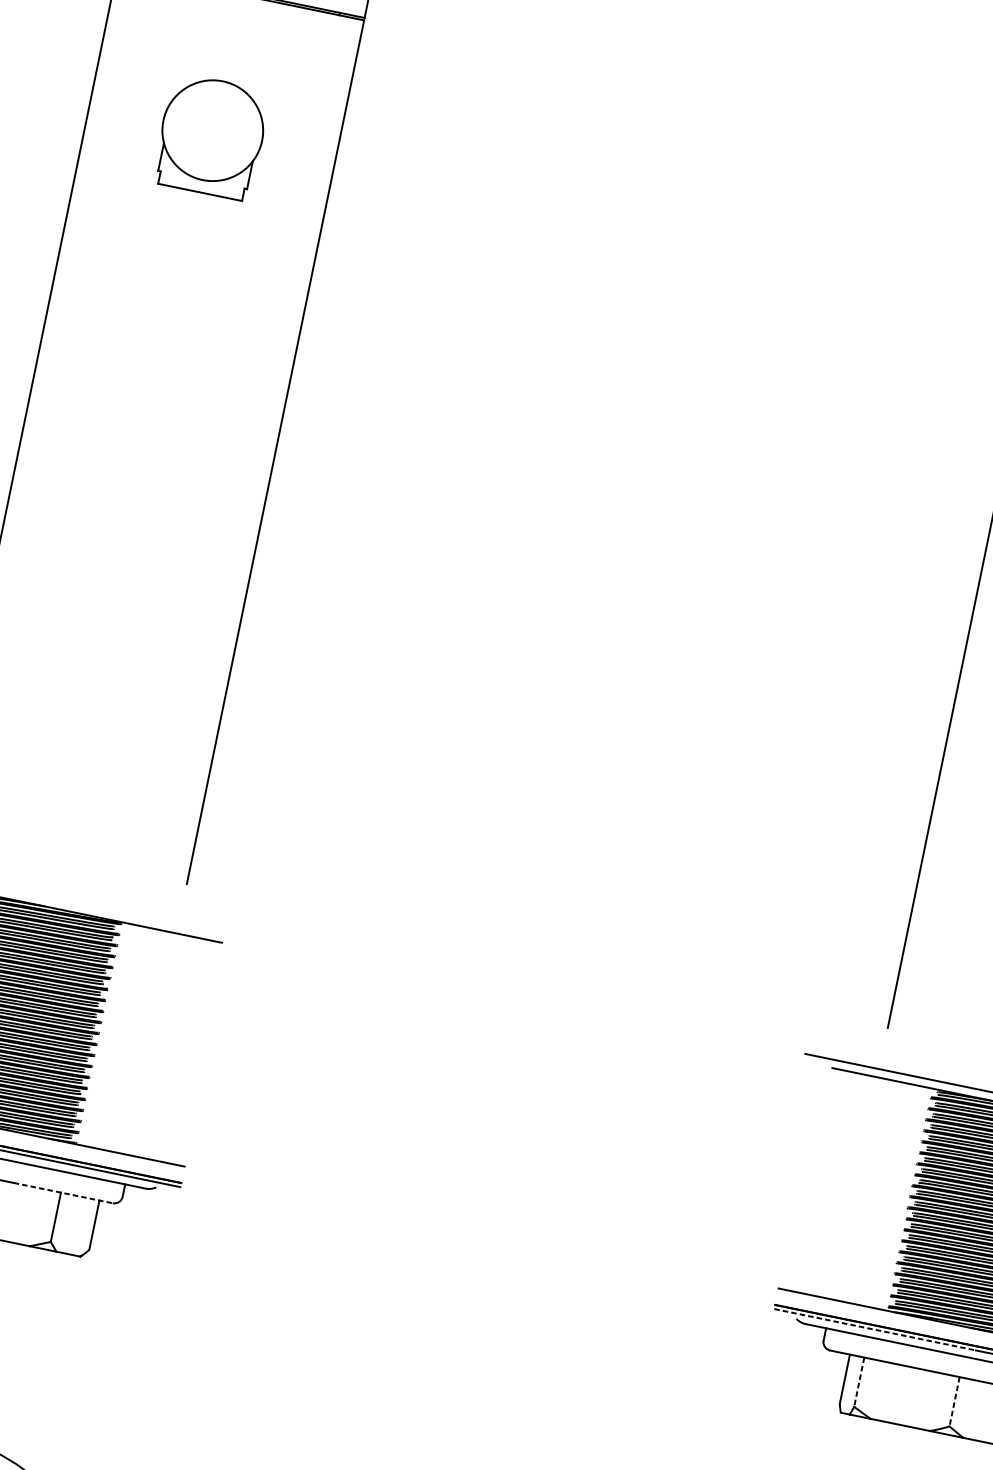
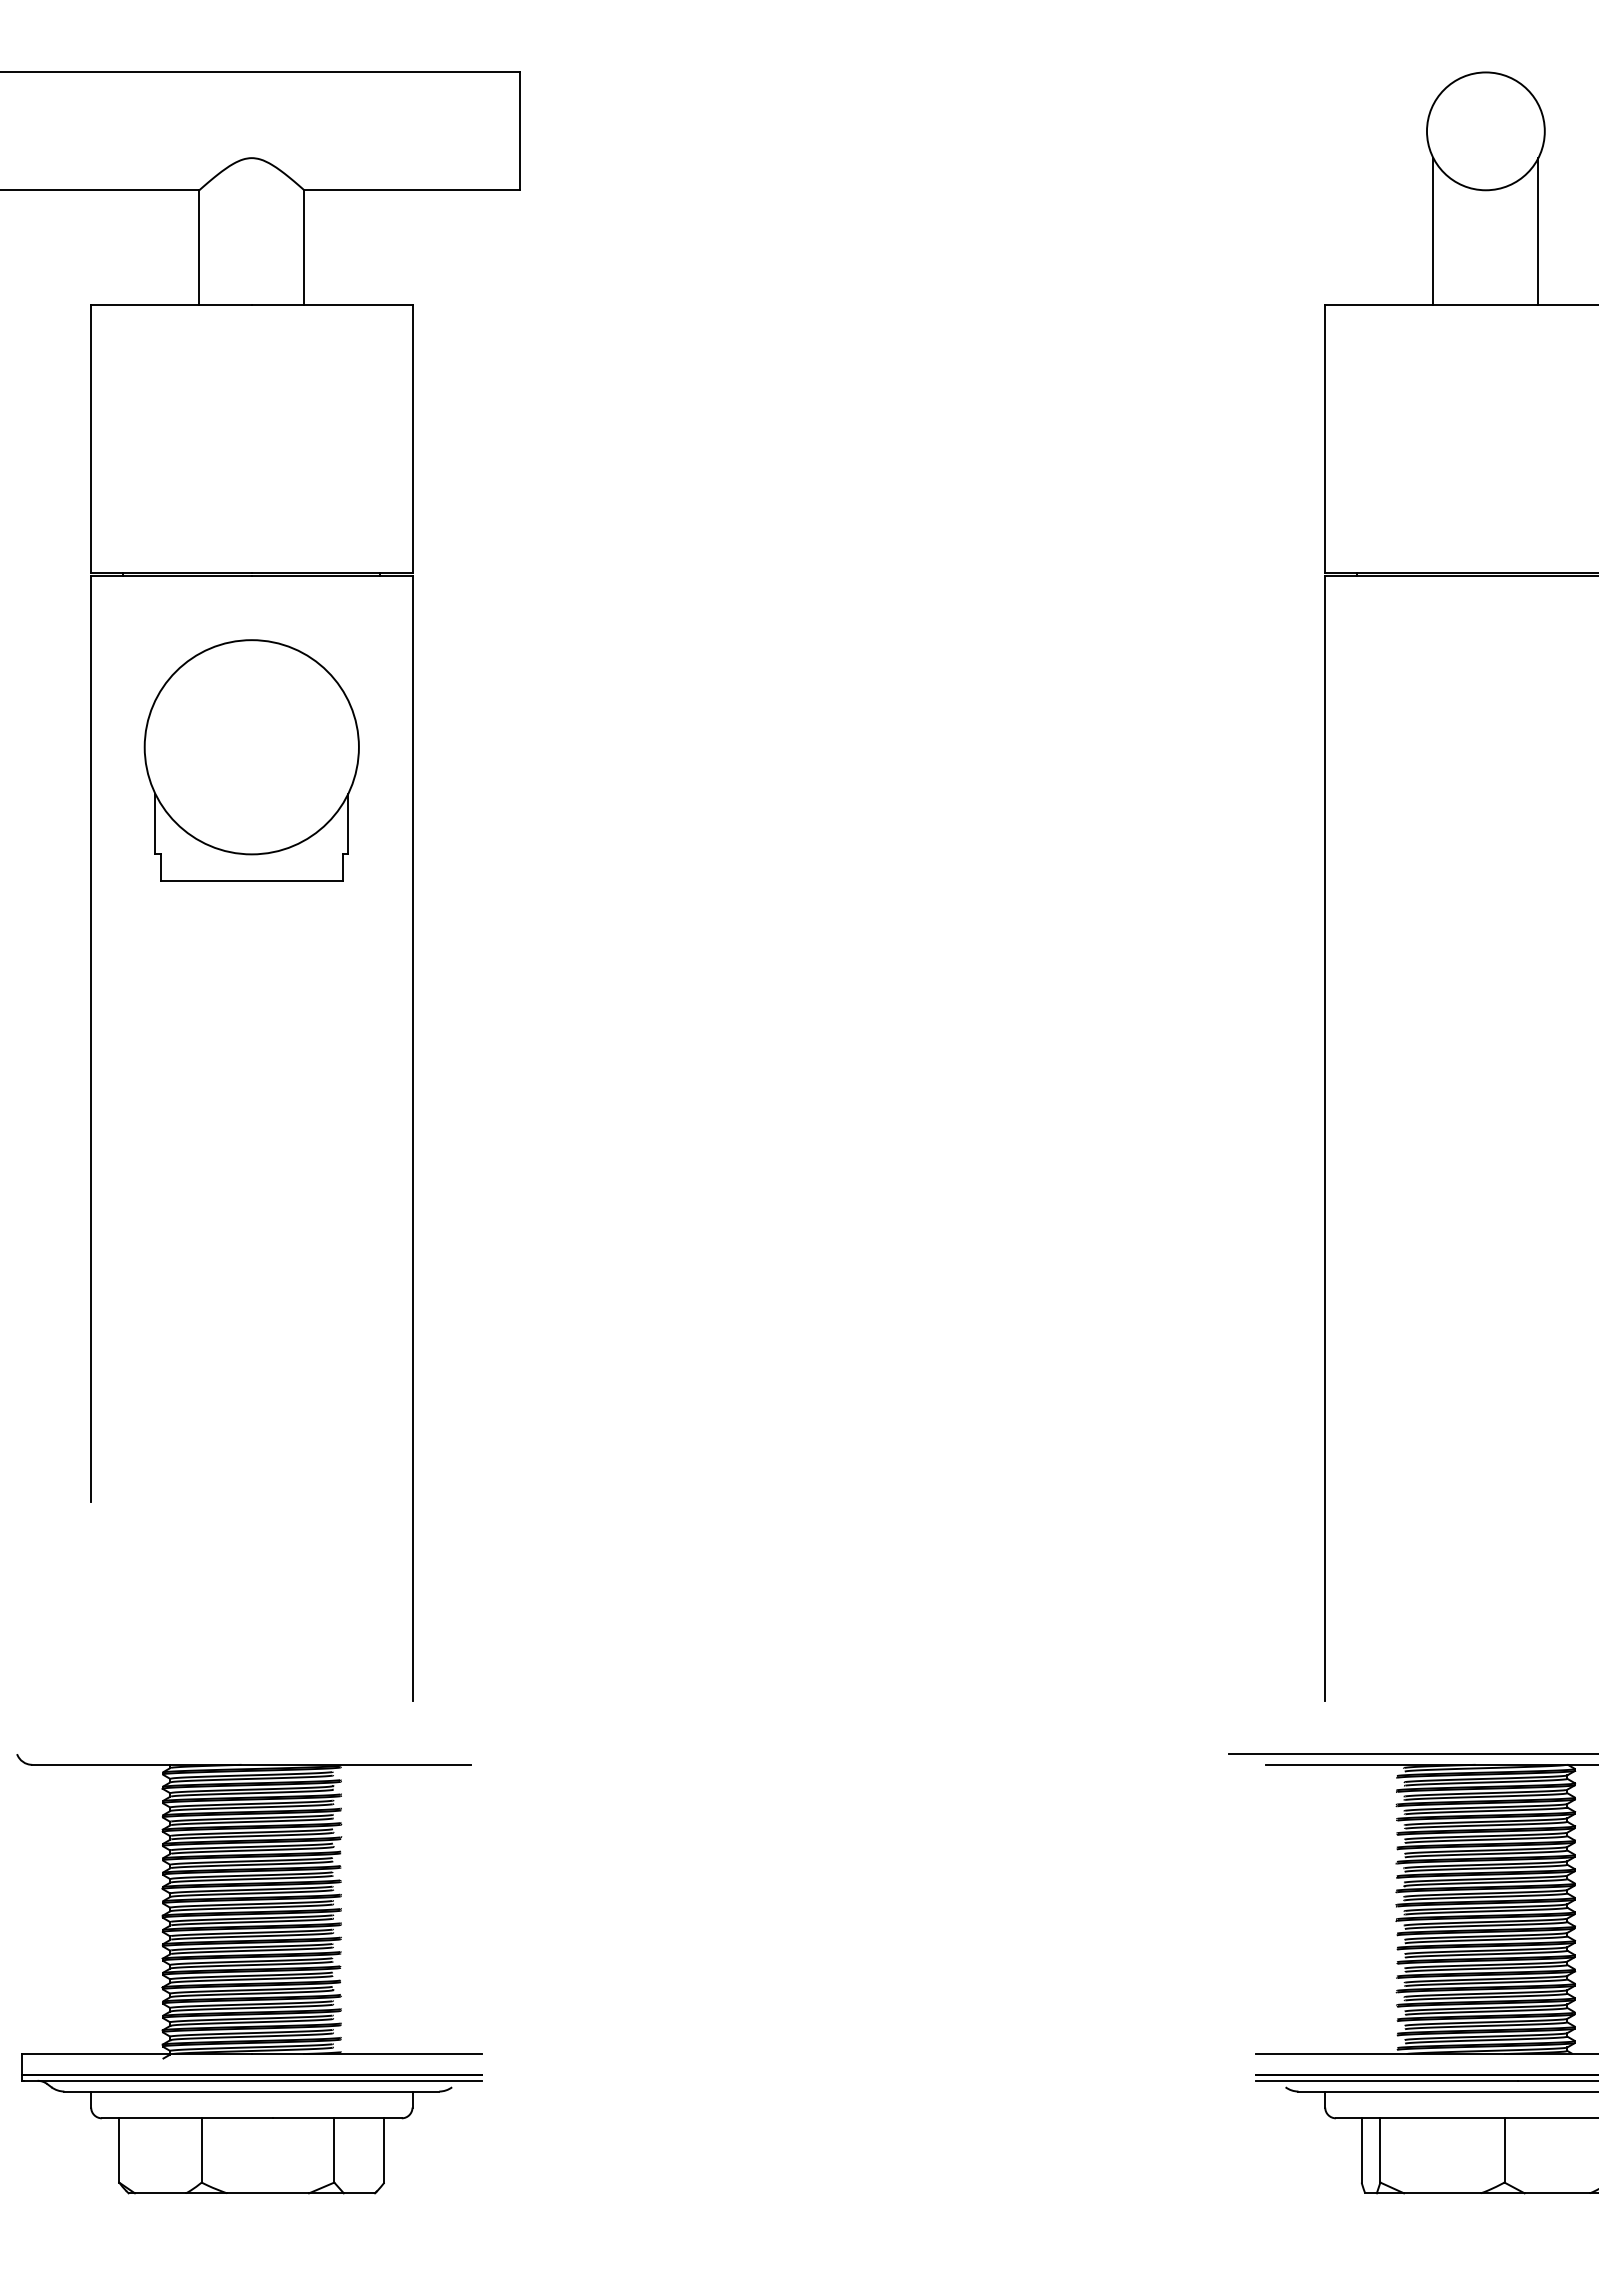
part: (211, 136) -> (251, 760), size x1.67
line: (63, 1193) -> (337, 2118), dashed -> solid
line: (875, 1329) -> (1387, 2080), dashed -> solid
line: (859, 1382) -> (1380, 2150), dashed -> solid
line: (954, 1401) -> (1504, 2150), dashed -> solid

